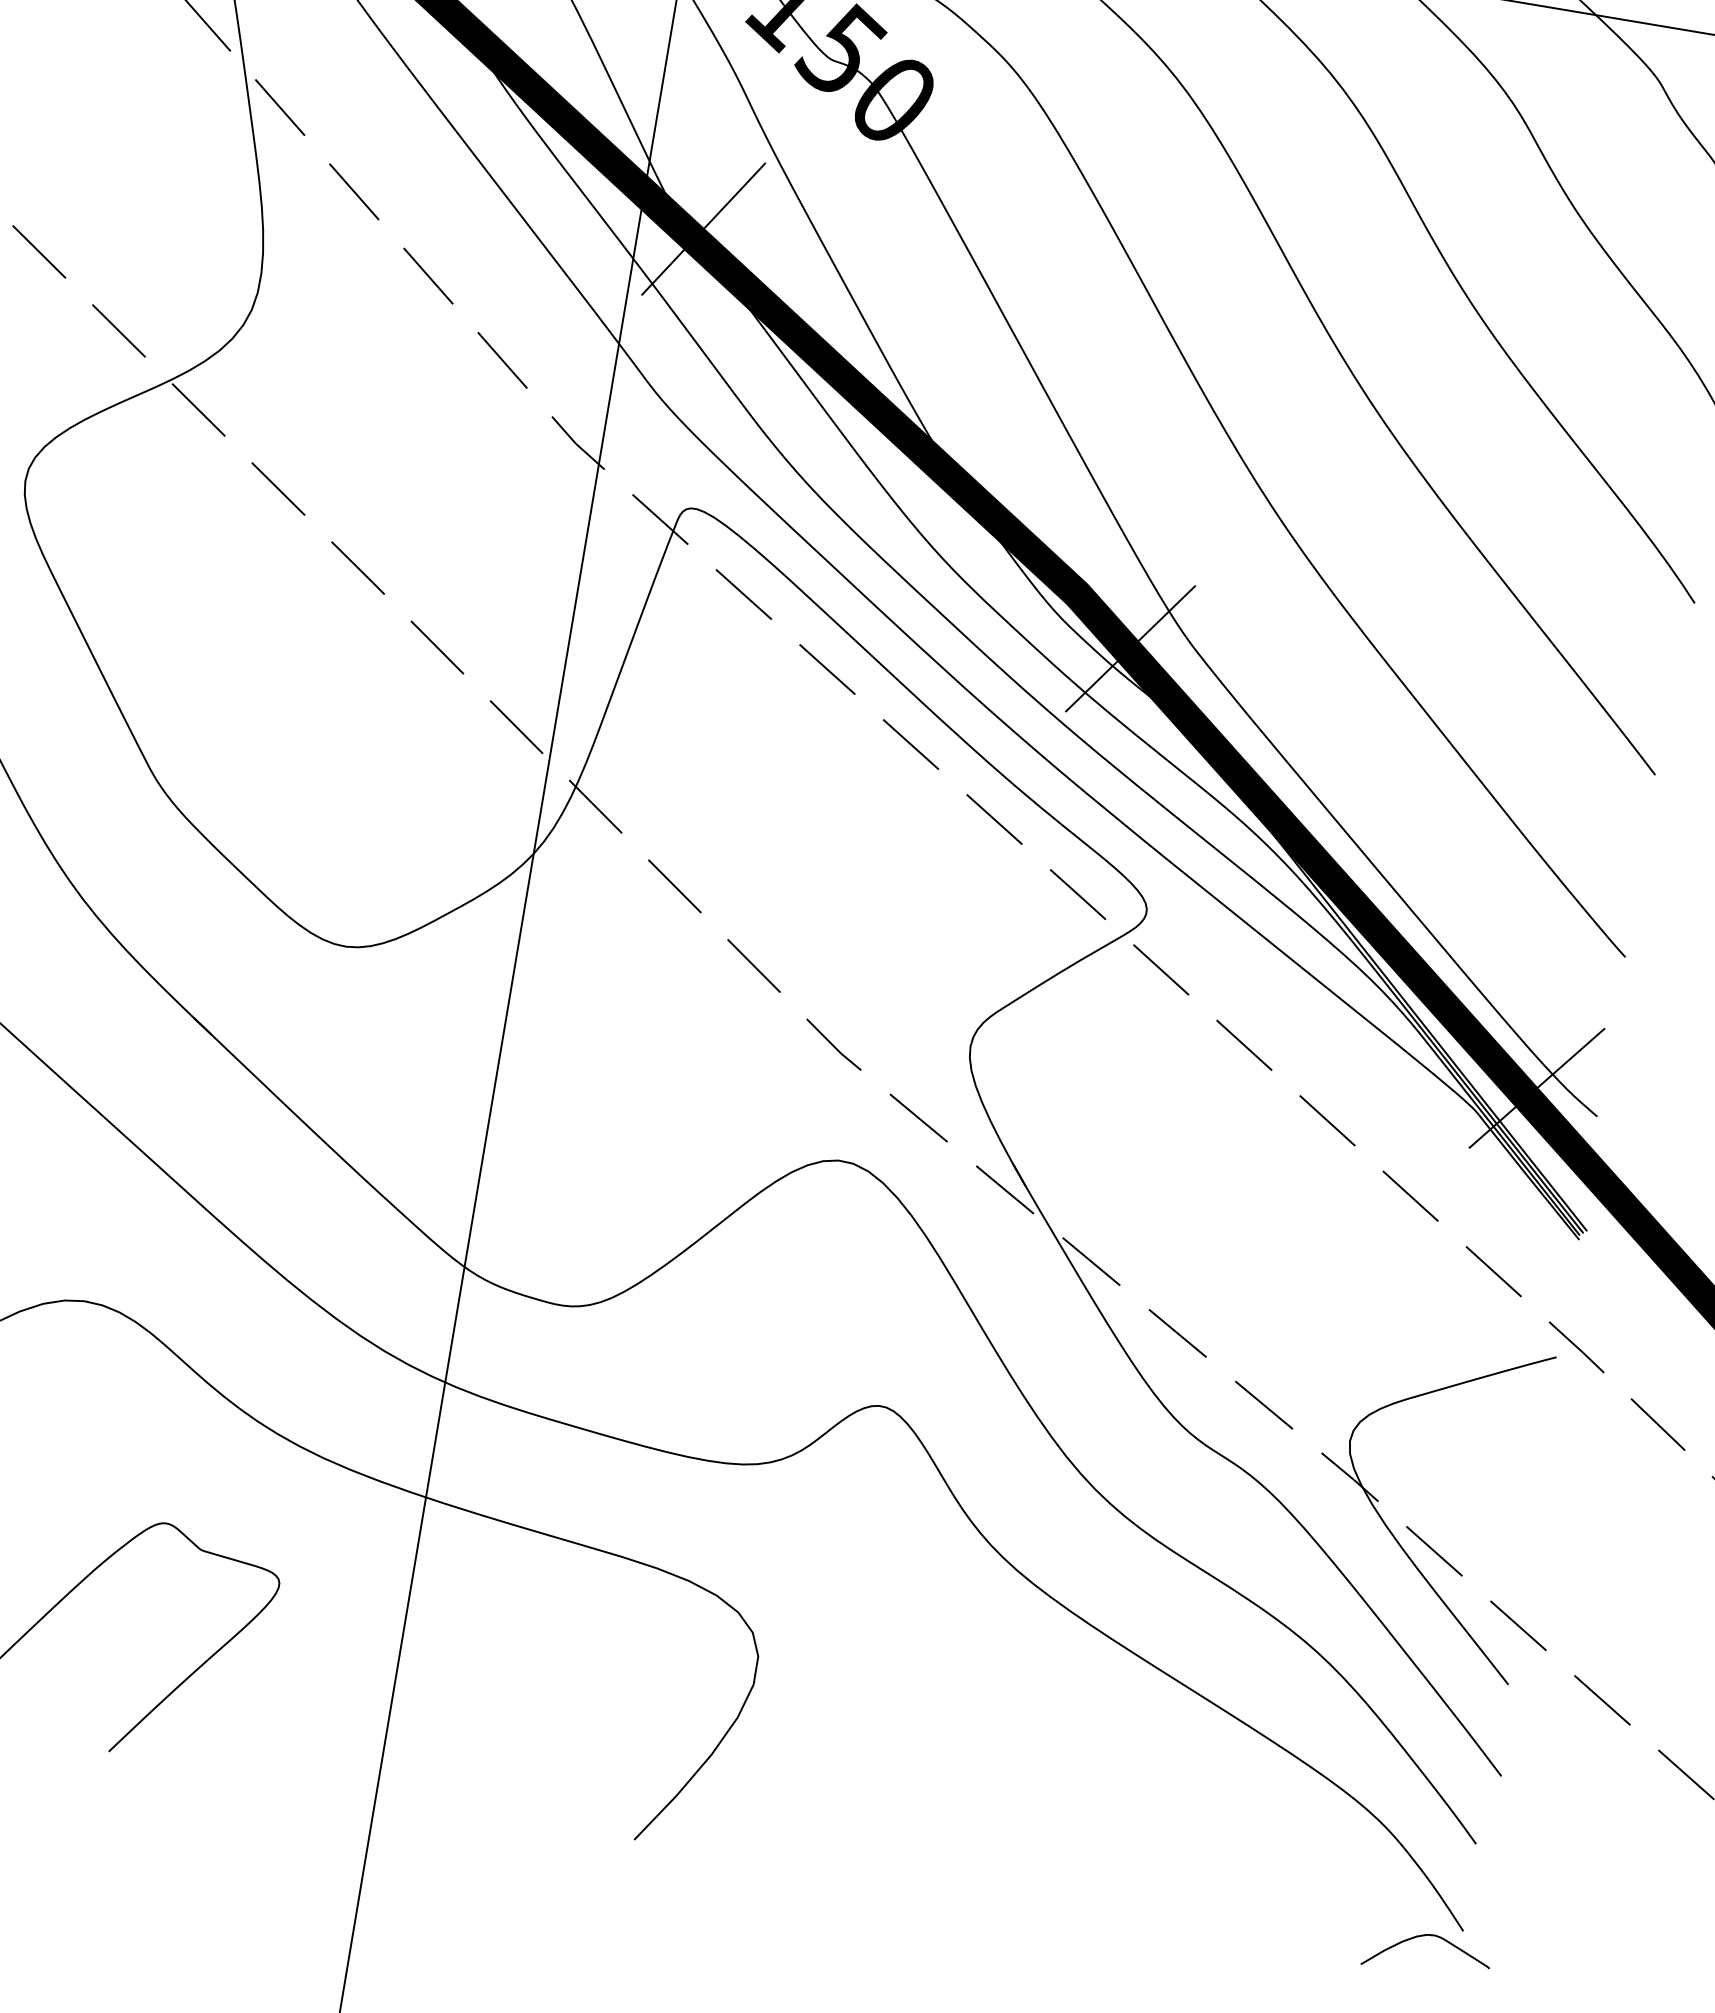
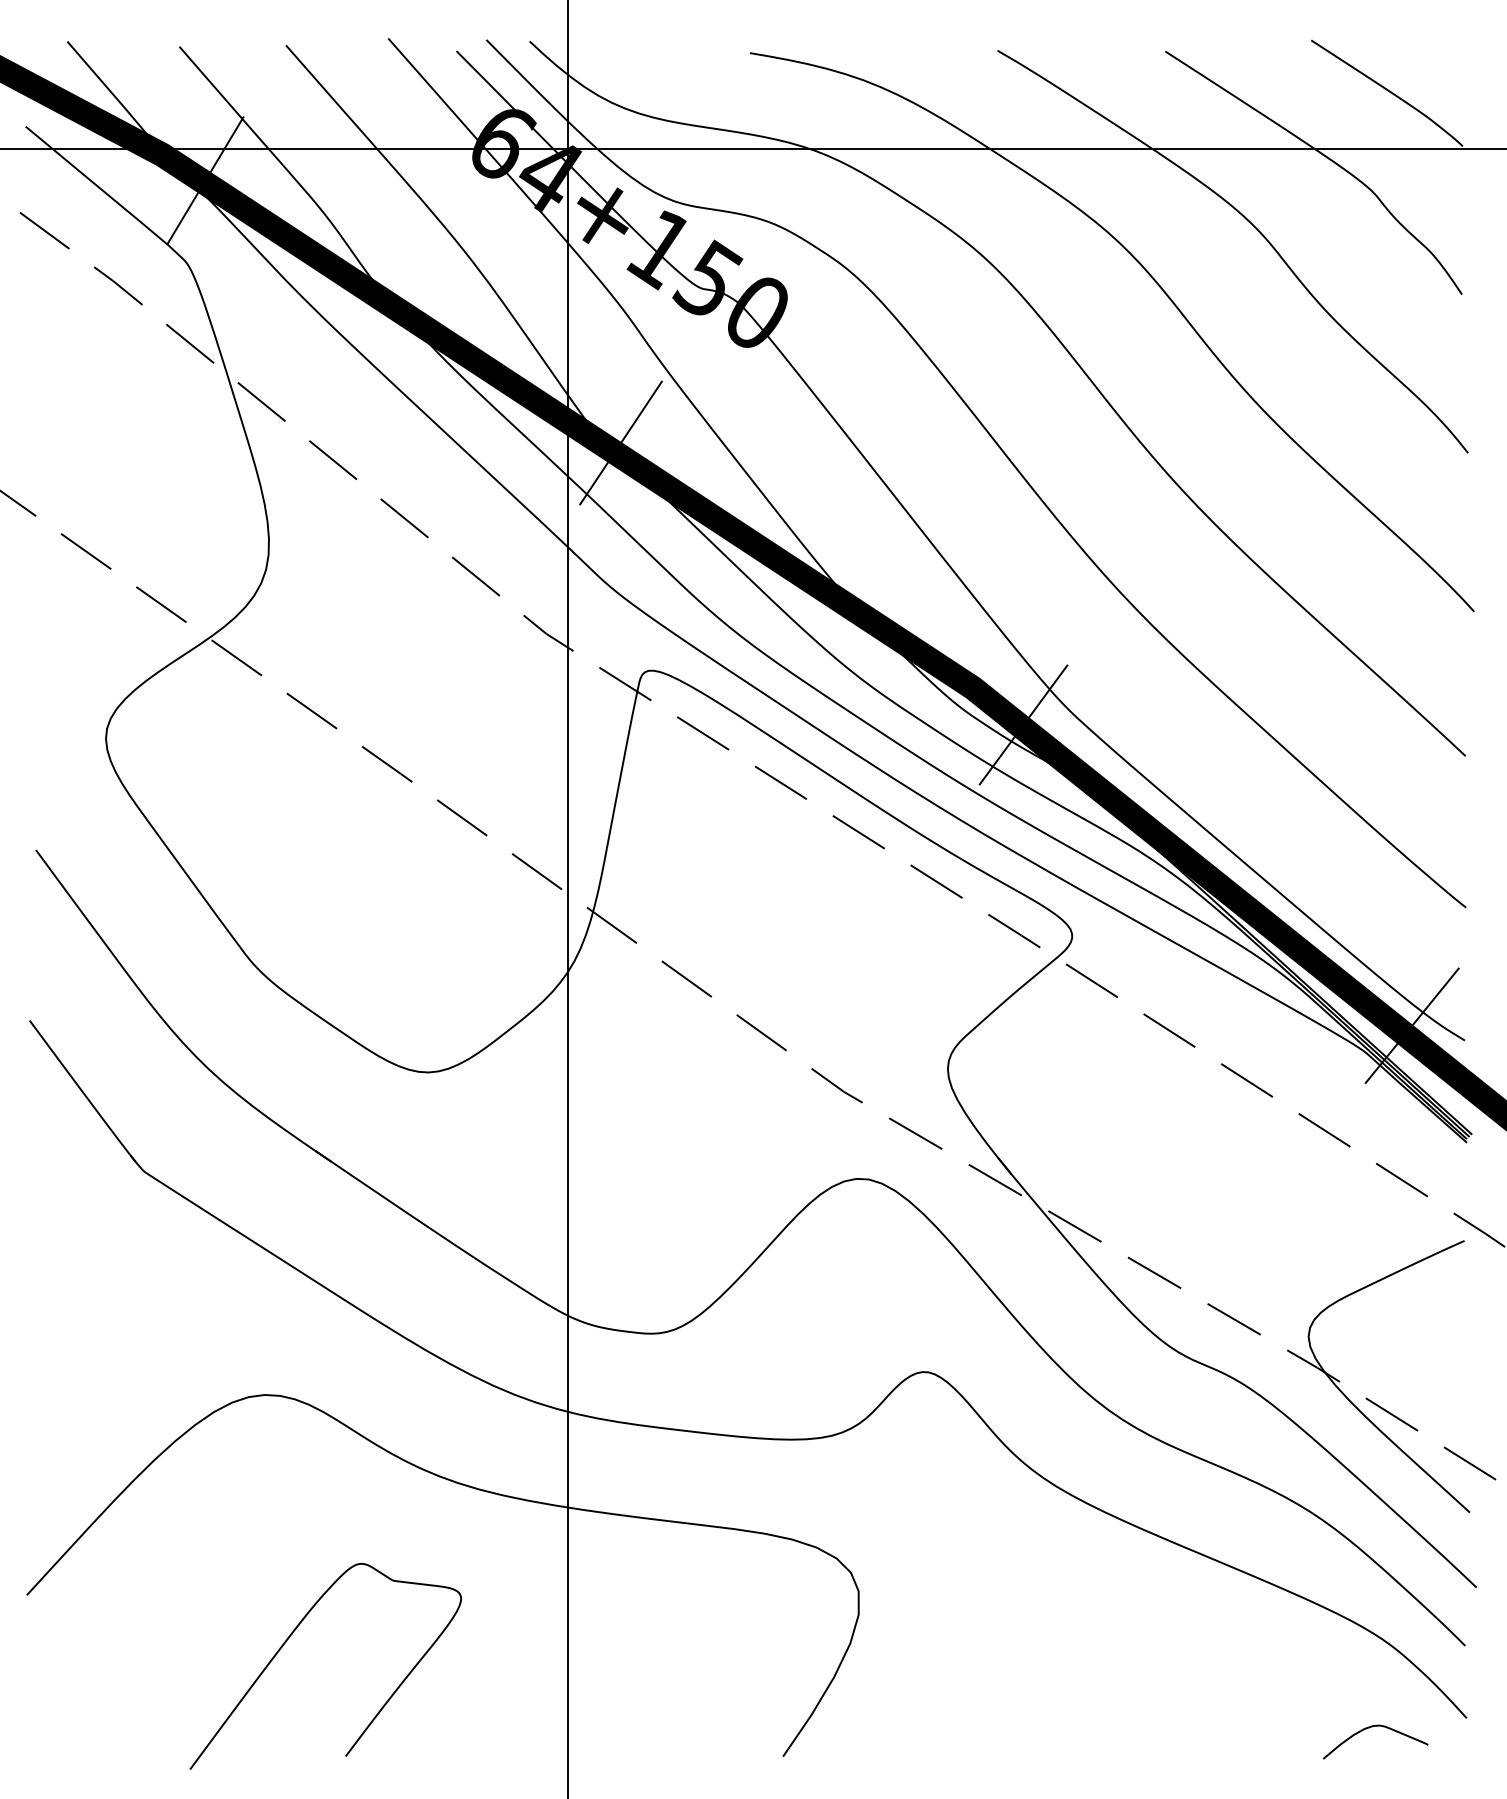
curve: (1426, 1936) -> (1372, 1727), moved

